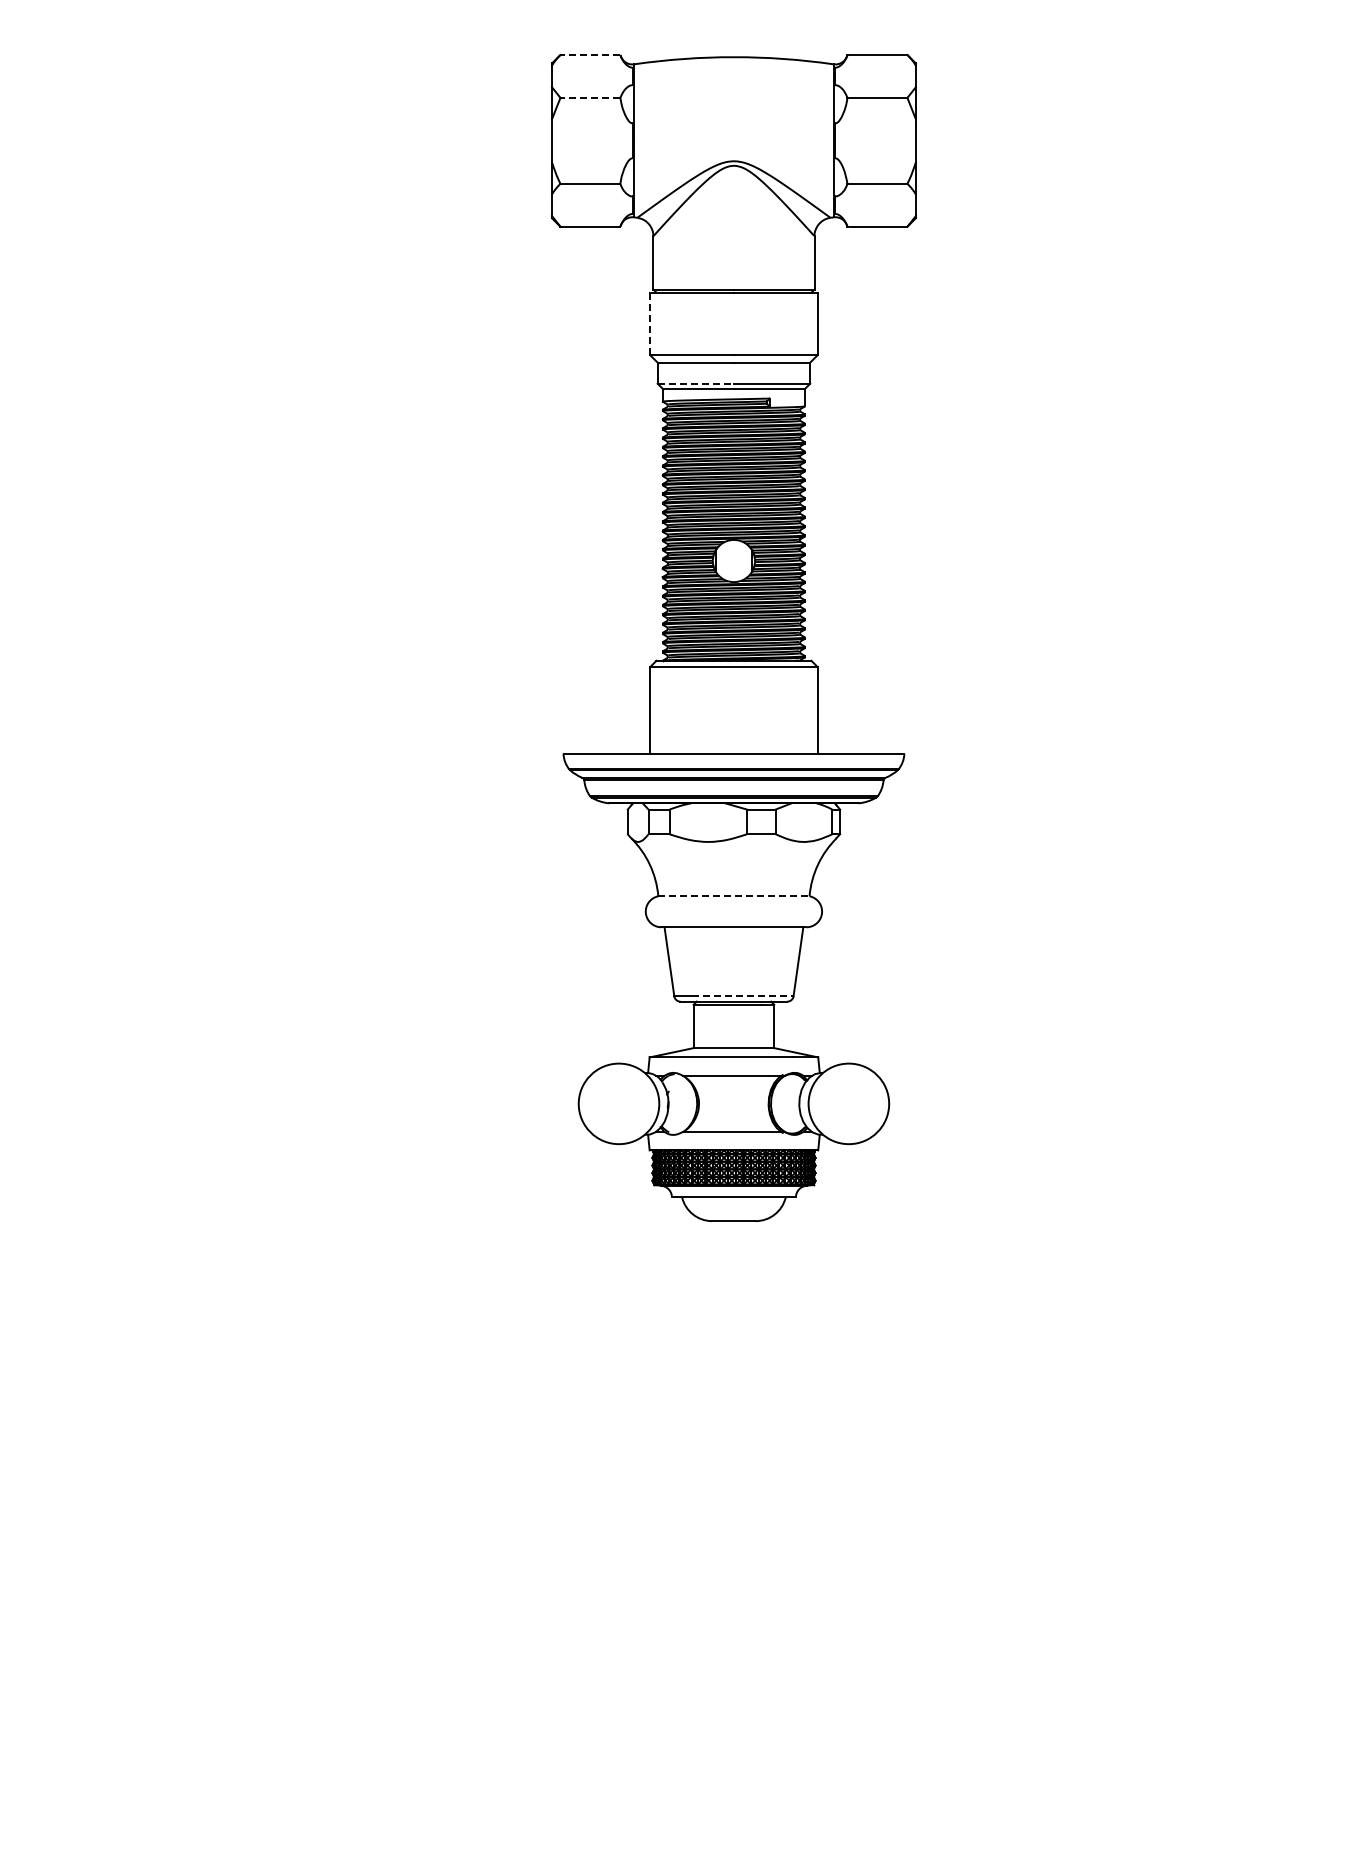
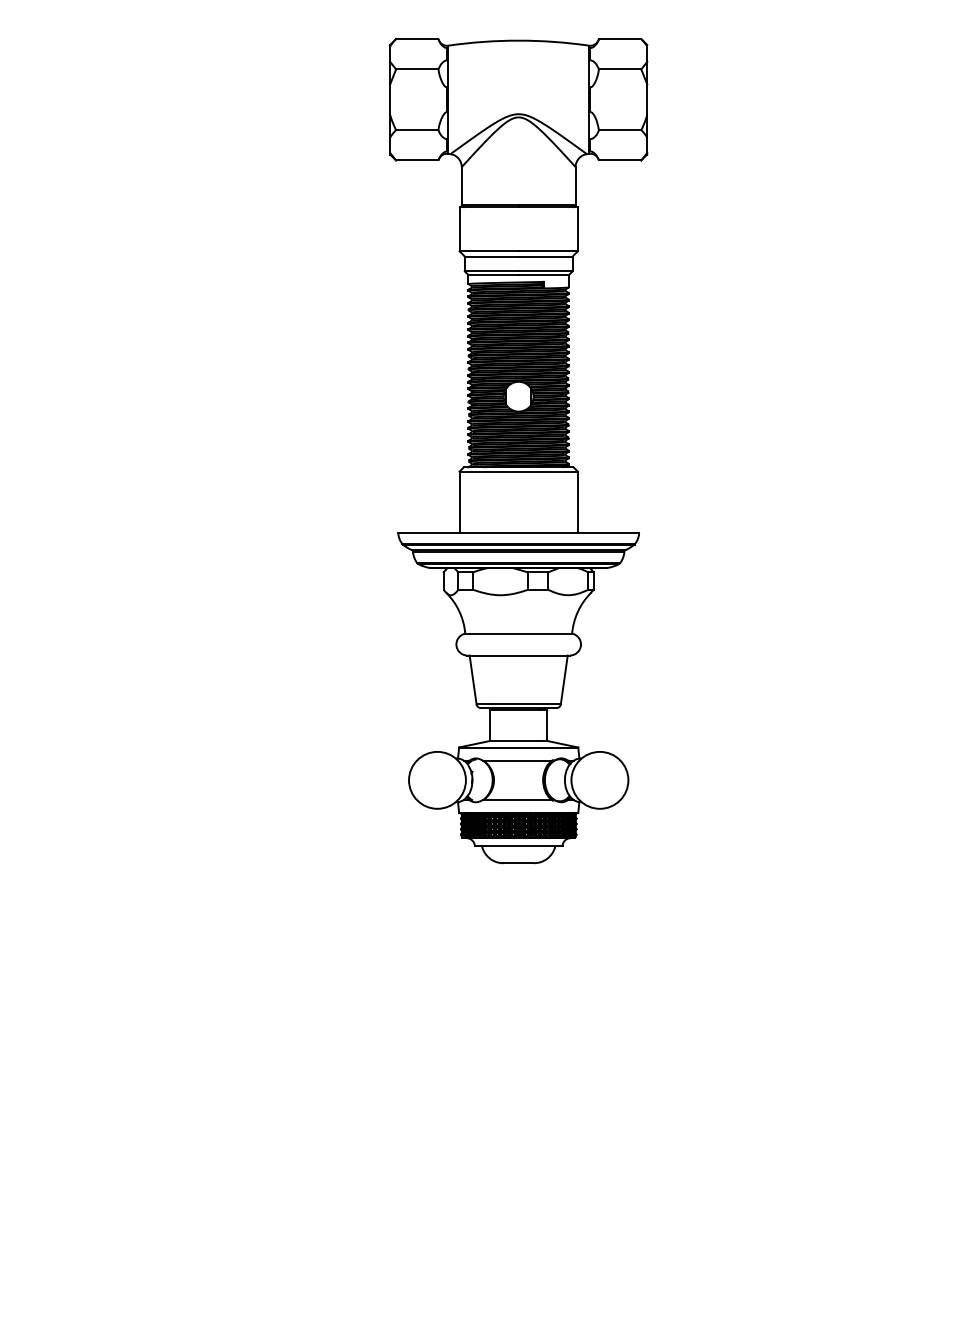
line: (590, 54) -> (417, 38), dashed -> solid
line: (590, 97) -> (417, 69), dashed -> solid
line: (650, 324) -> (459, 229), dashed -> solid
line: (696, 383) -> (492, 271), dashed -> solid
line: (733, 896) -> (518, 633), dashed -> solid
line: (742, 996) -> (524, 704), dashed -> solid

